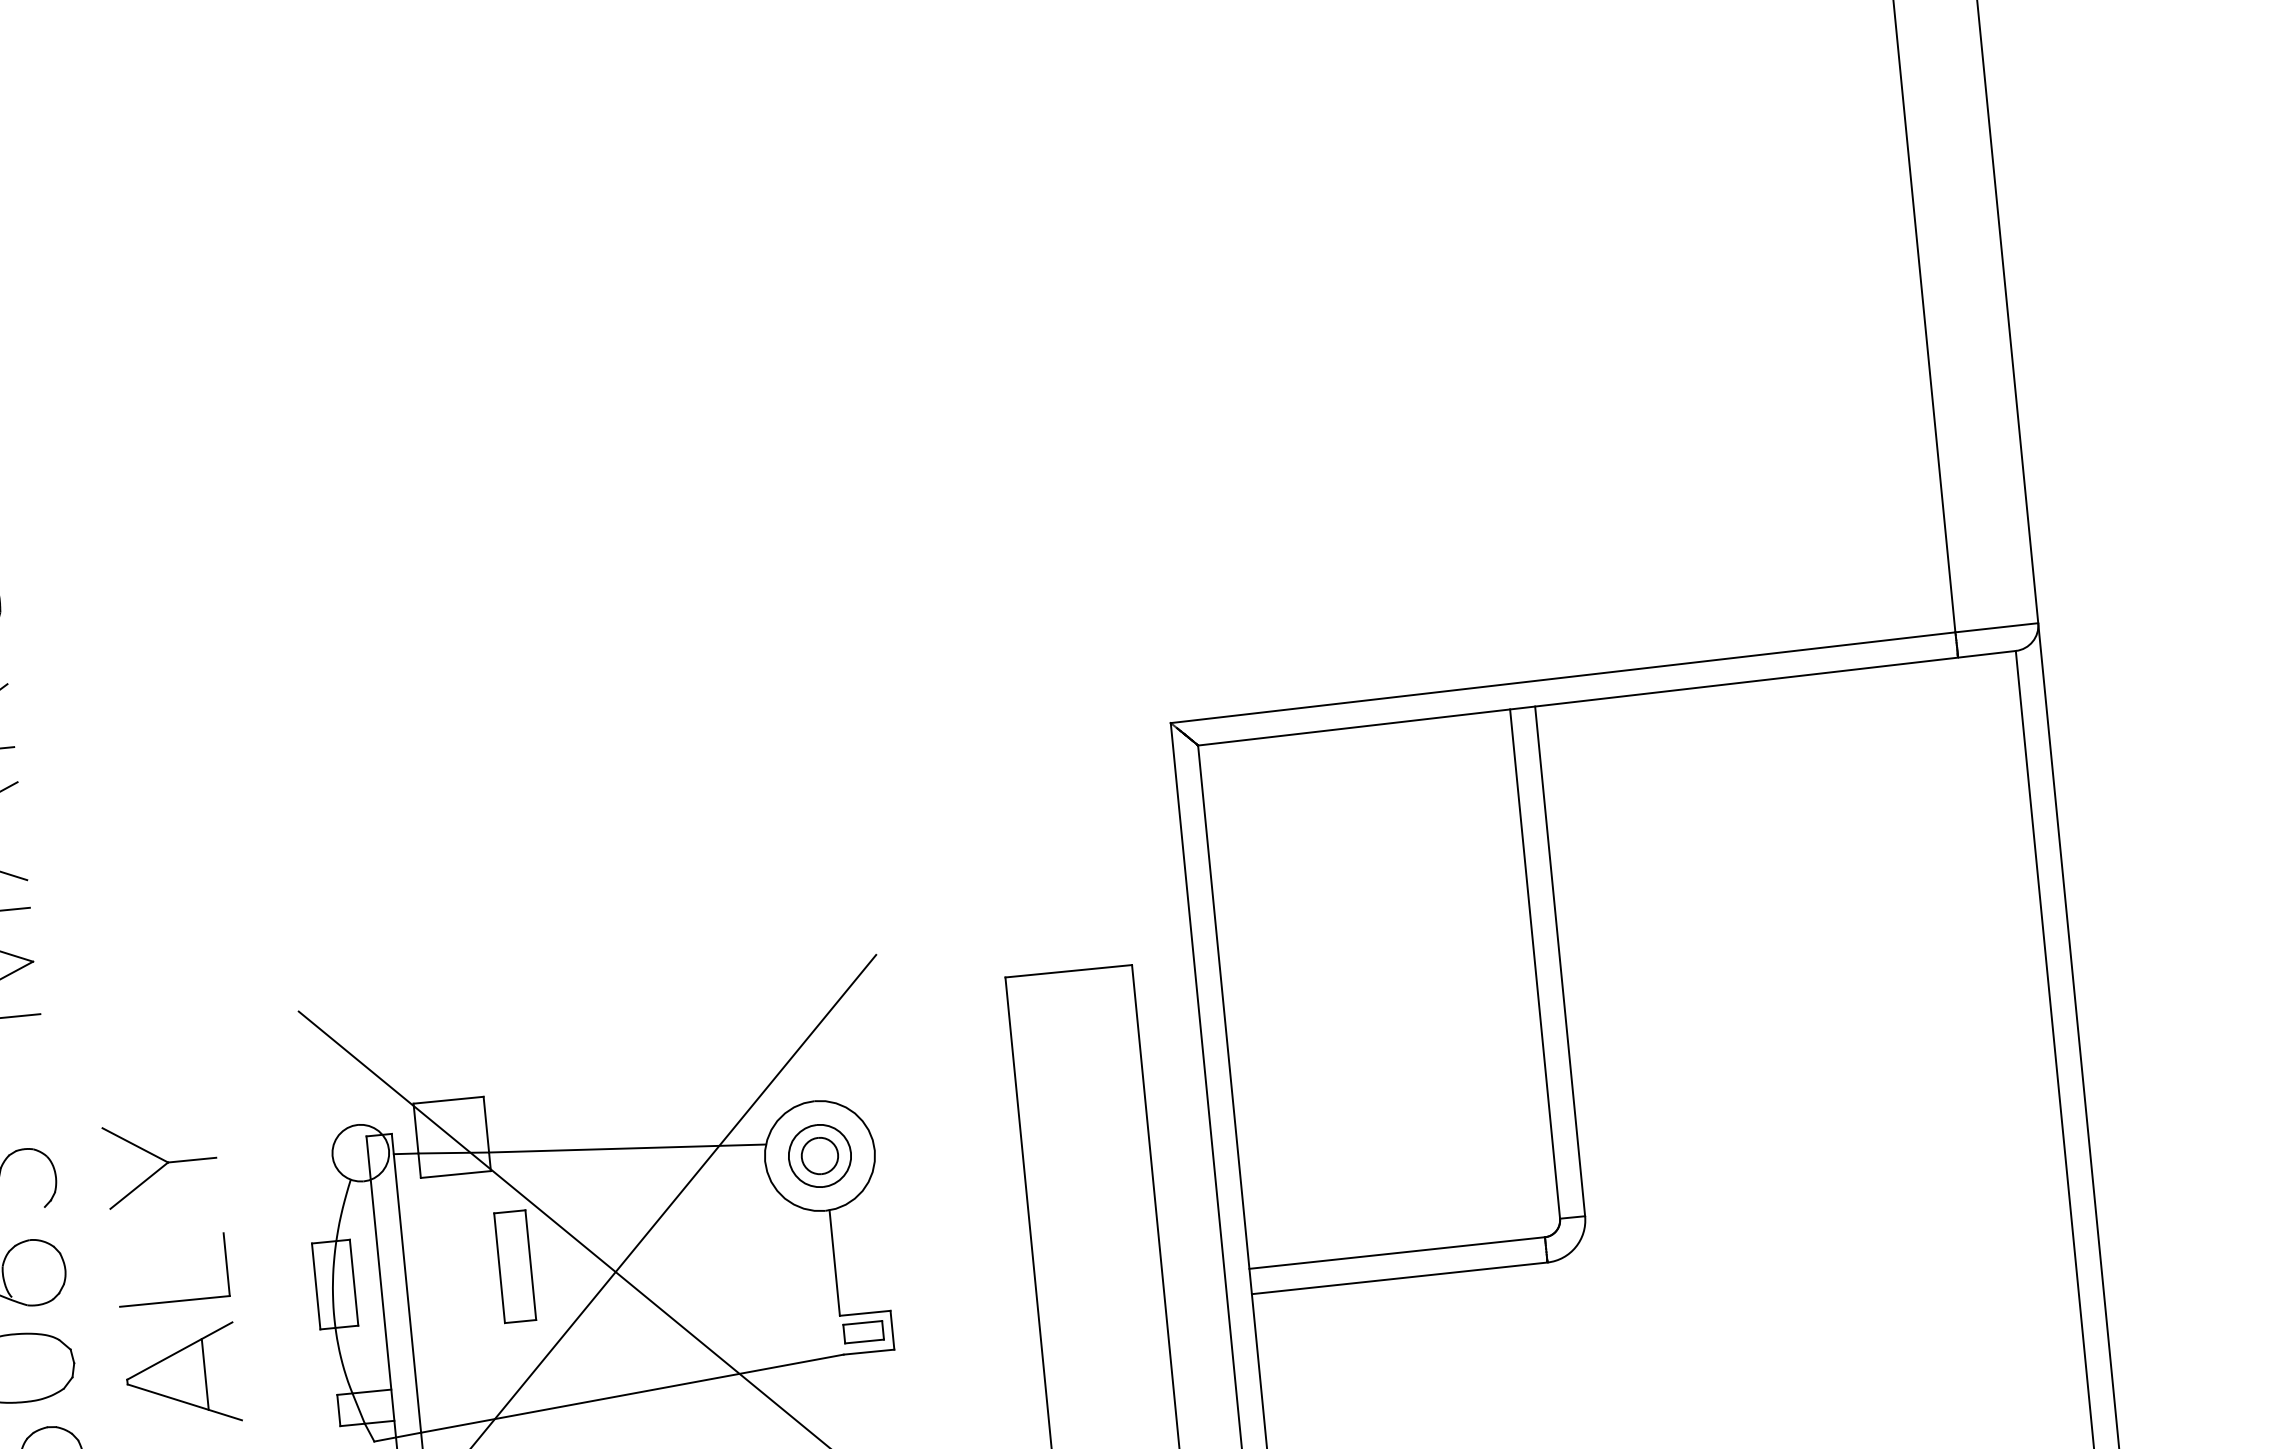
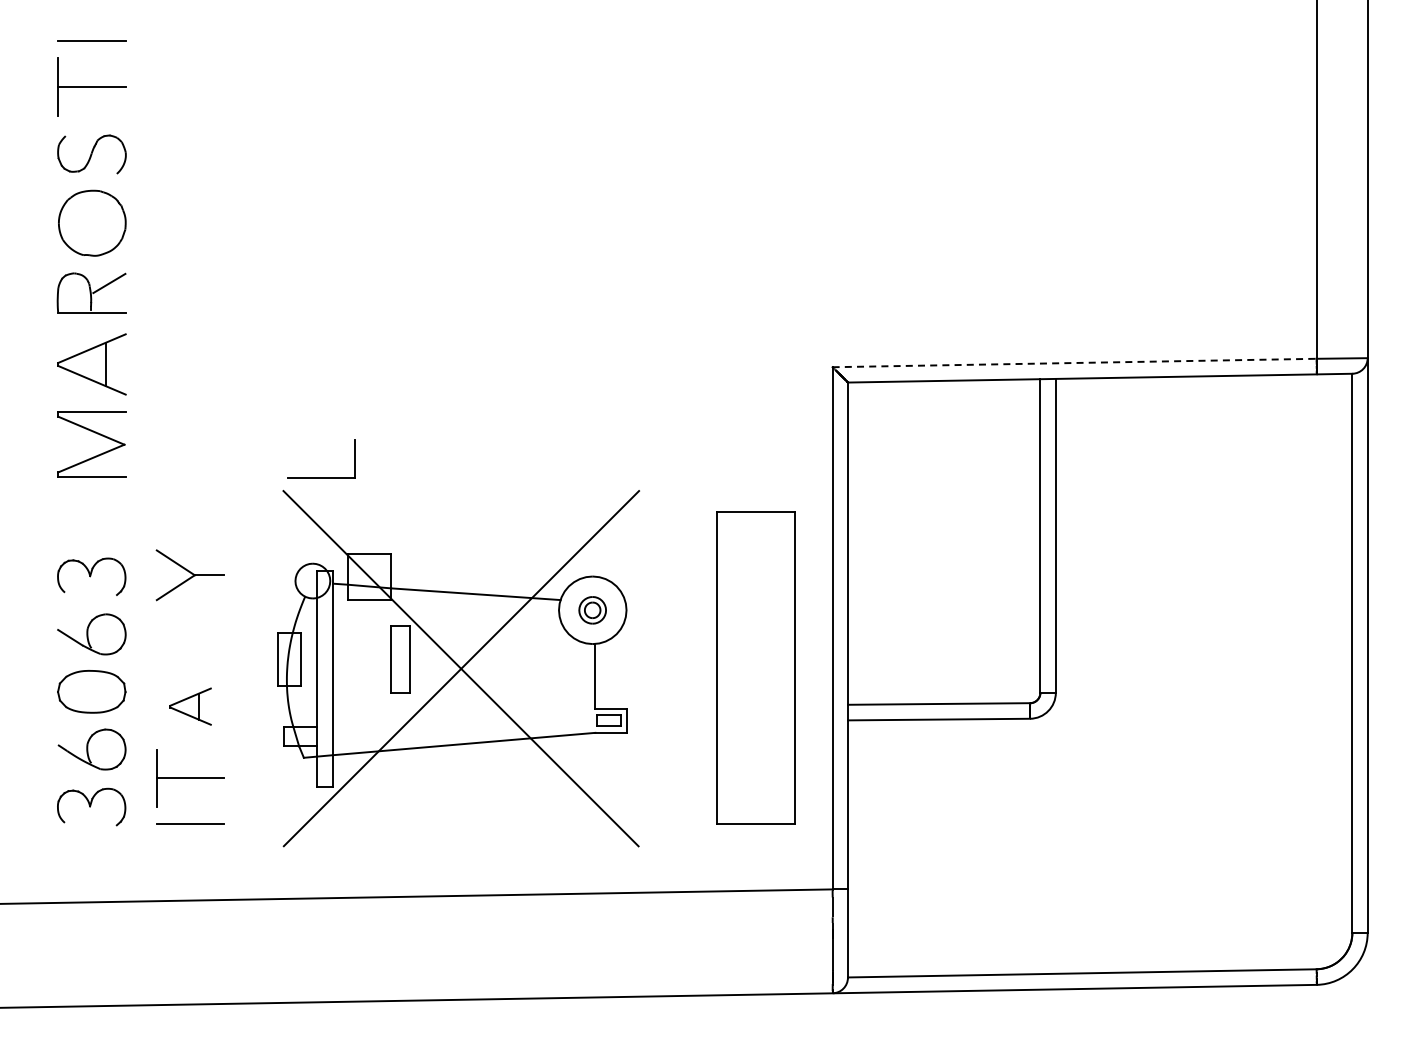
line: (1564, 678) -> (1075, 363), solid -> dashed
part: (819, 1156) -> (592, 610), size x0.7
part: (174, 1299) -> (321, 477), moved
part: (182, 1376) -> (190, 706), size x0.6

